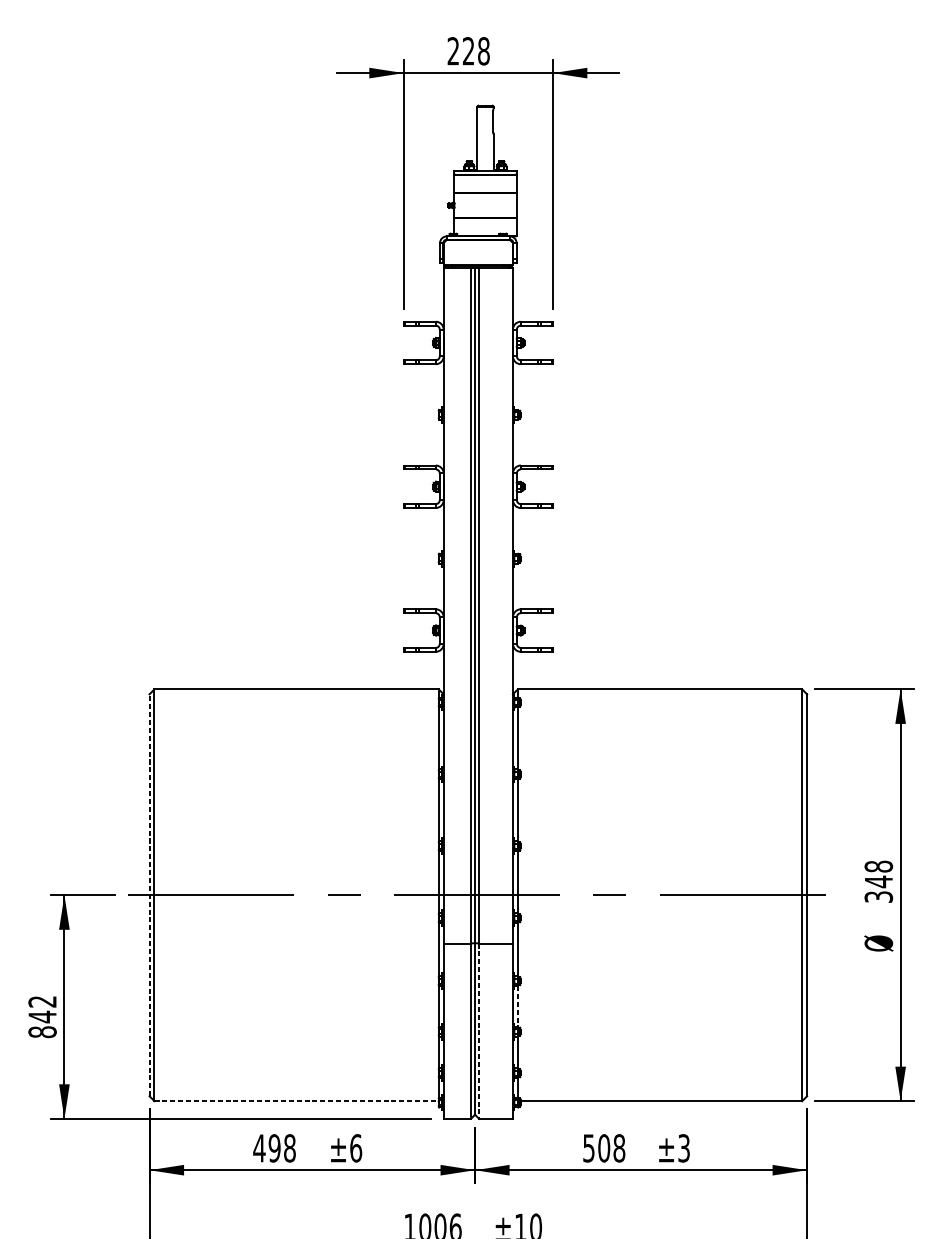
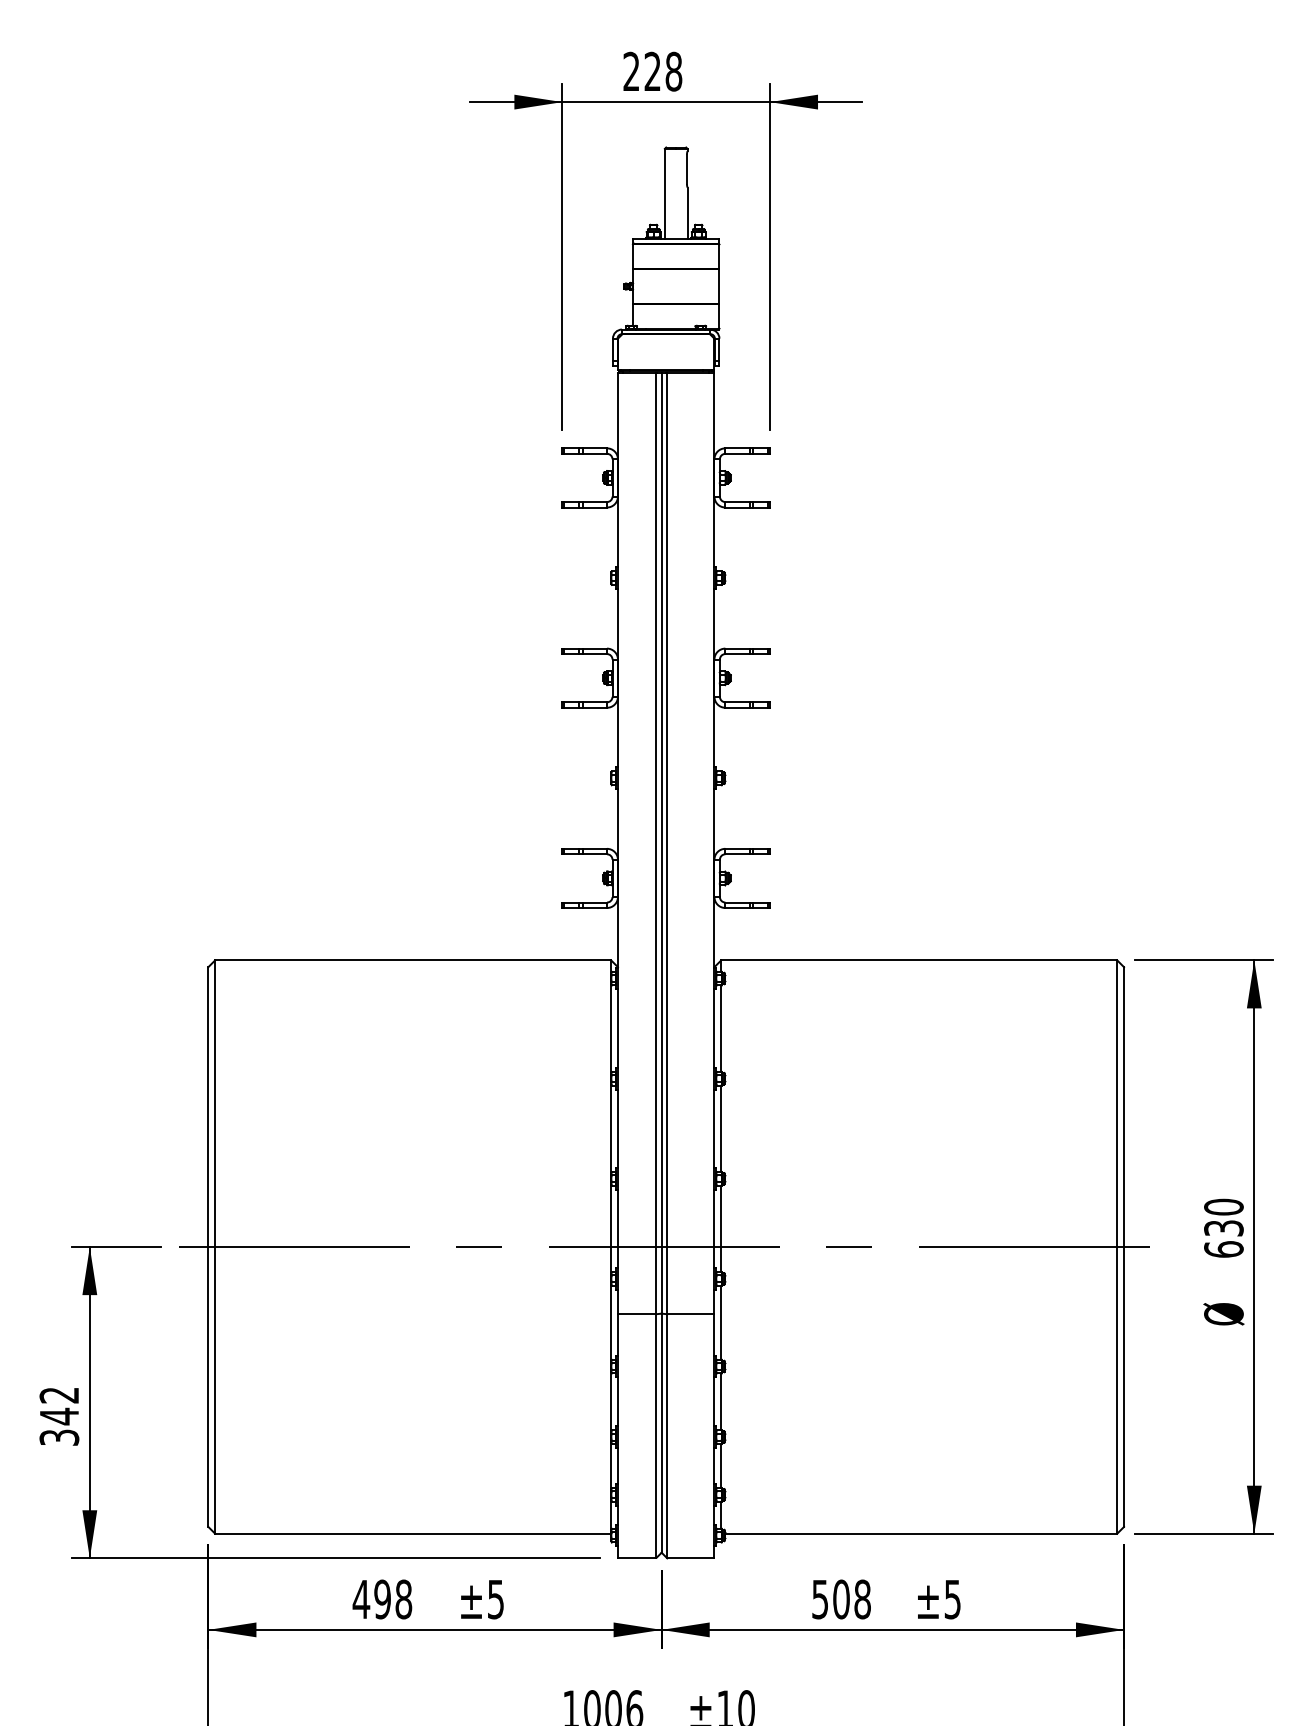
text: (878, 881) -> (1223, 1227), 348 -> 630
line: (149, 895) -> (208, 1247), dashed -> solid
line: (518, 1006) -> (721, 1402), dashed -> solid
line: (479, 1031) -> (667, 1436), dashed -> solid
text: (42, 1032) -> (59, 1437), 842 -> 342
line: (296, 1100) -> (413, 1533), dashed -> solid
text: (683, 1147) -> (952, 1598), ±3 -> ±5
text: (355, 1148) -> (495, 1599), ±6 -> ±5

